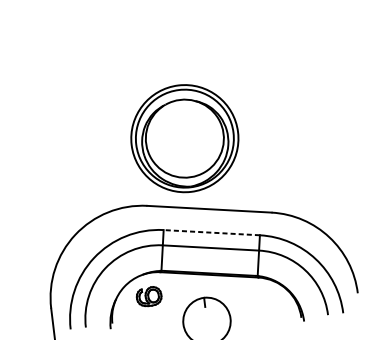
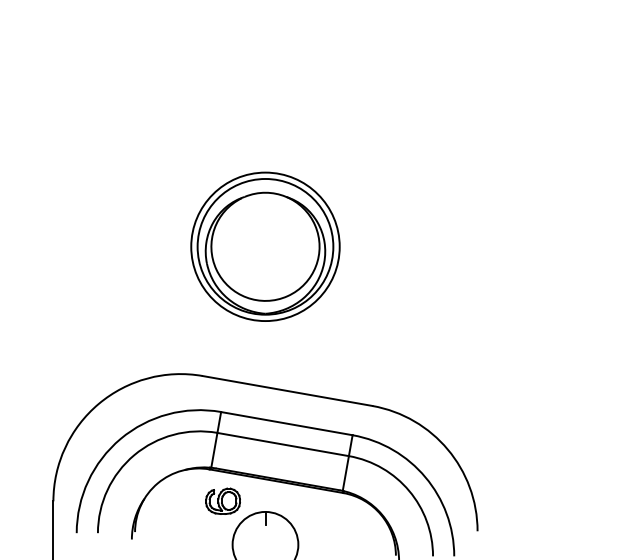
part: (184, 138) -> (265, 246), moved
line: (211, 232) -> (286, 423), dashed -> solid
part: (148, 296) -> (222, 500), moved

